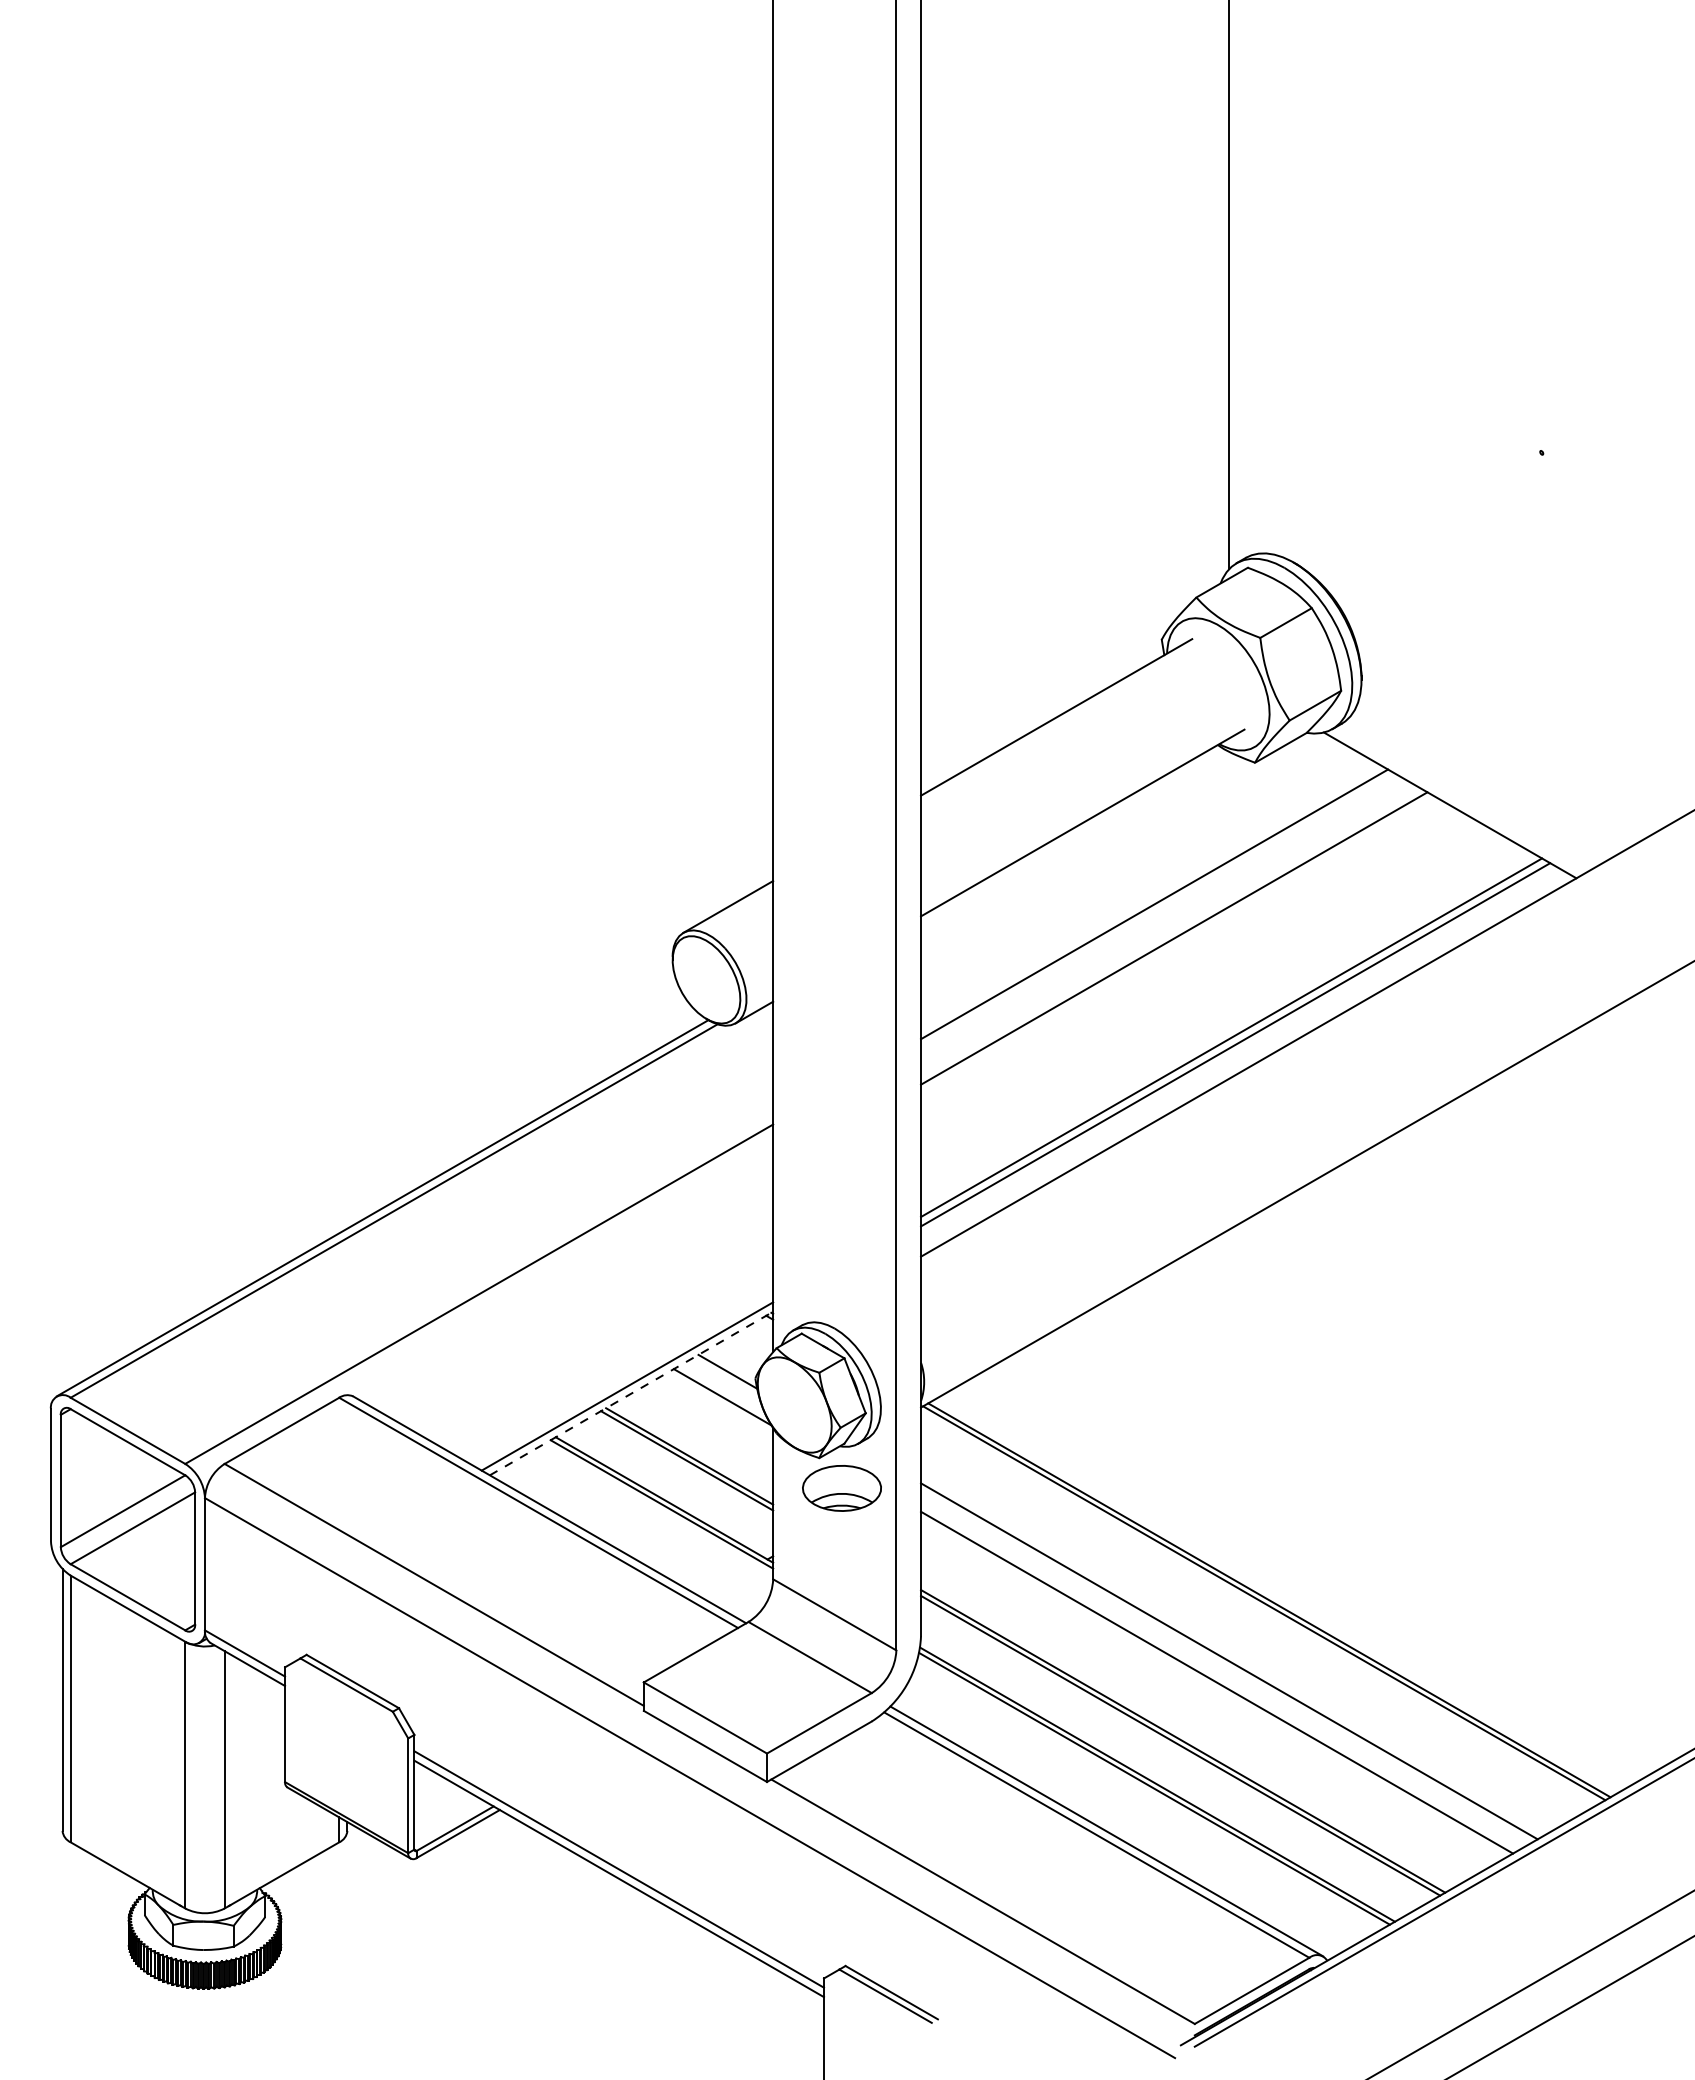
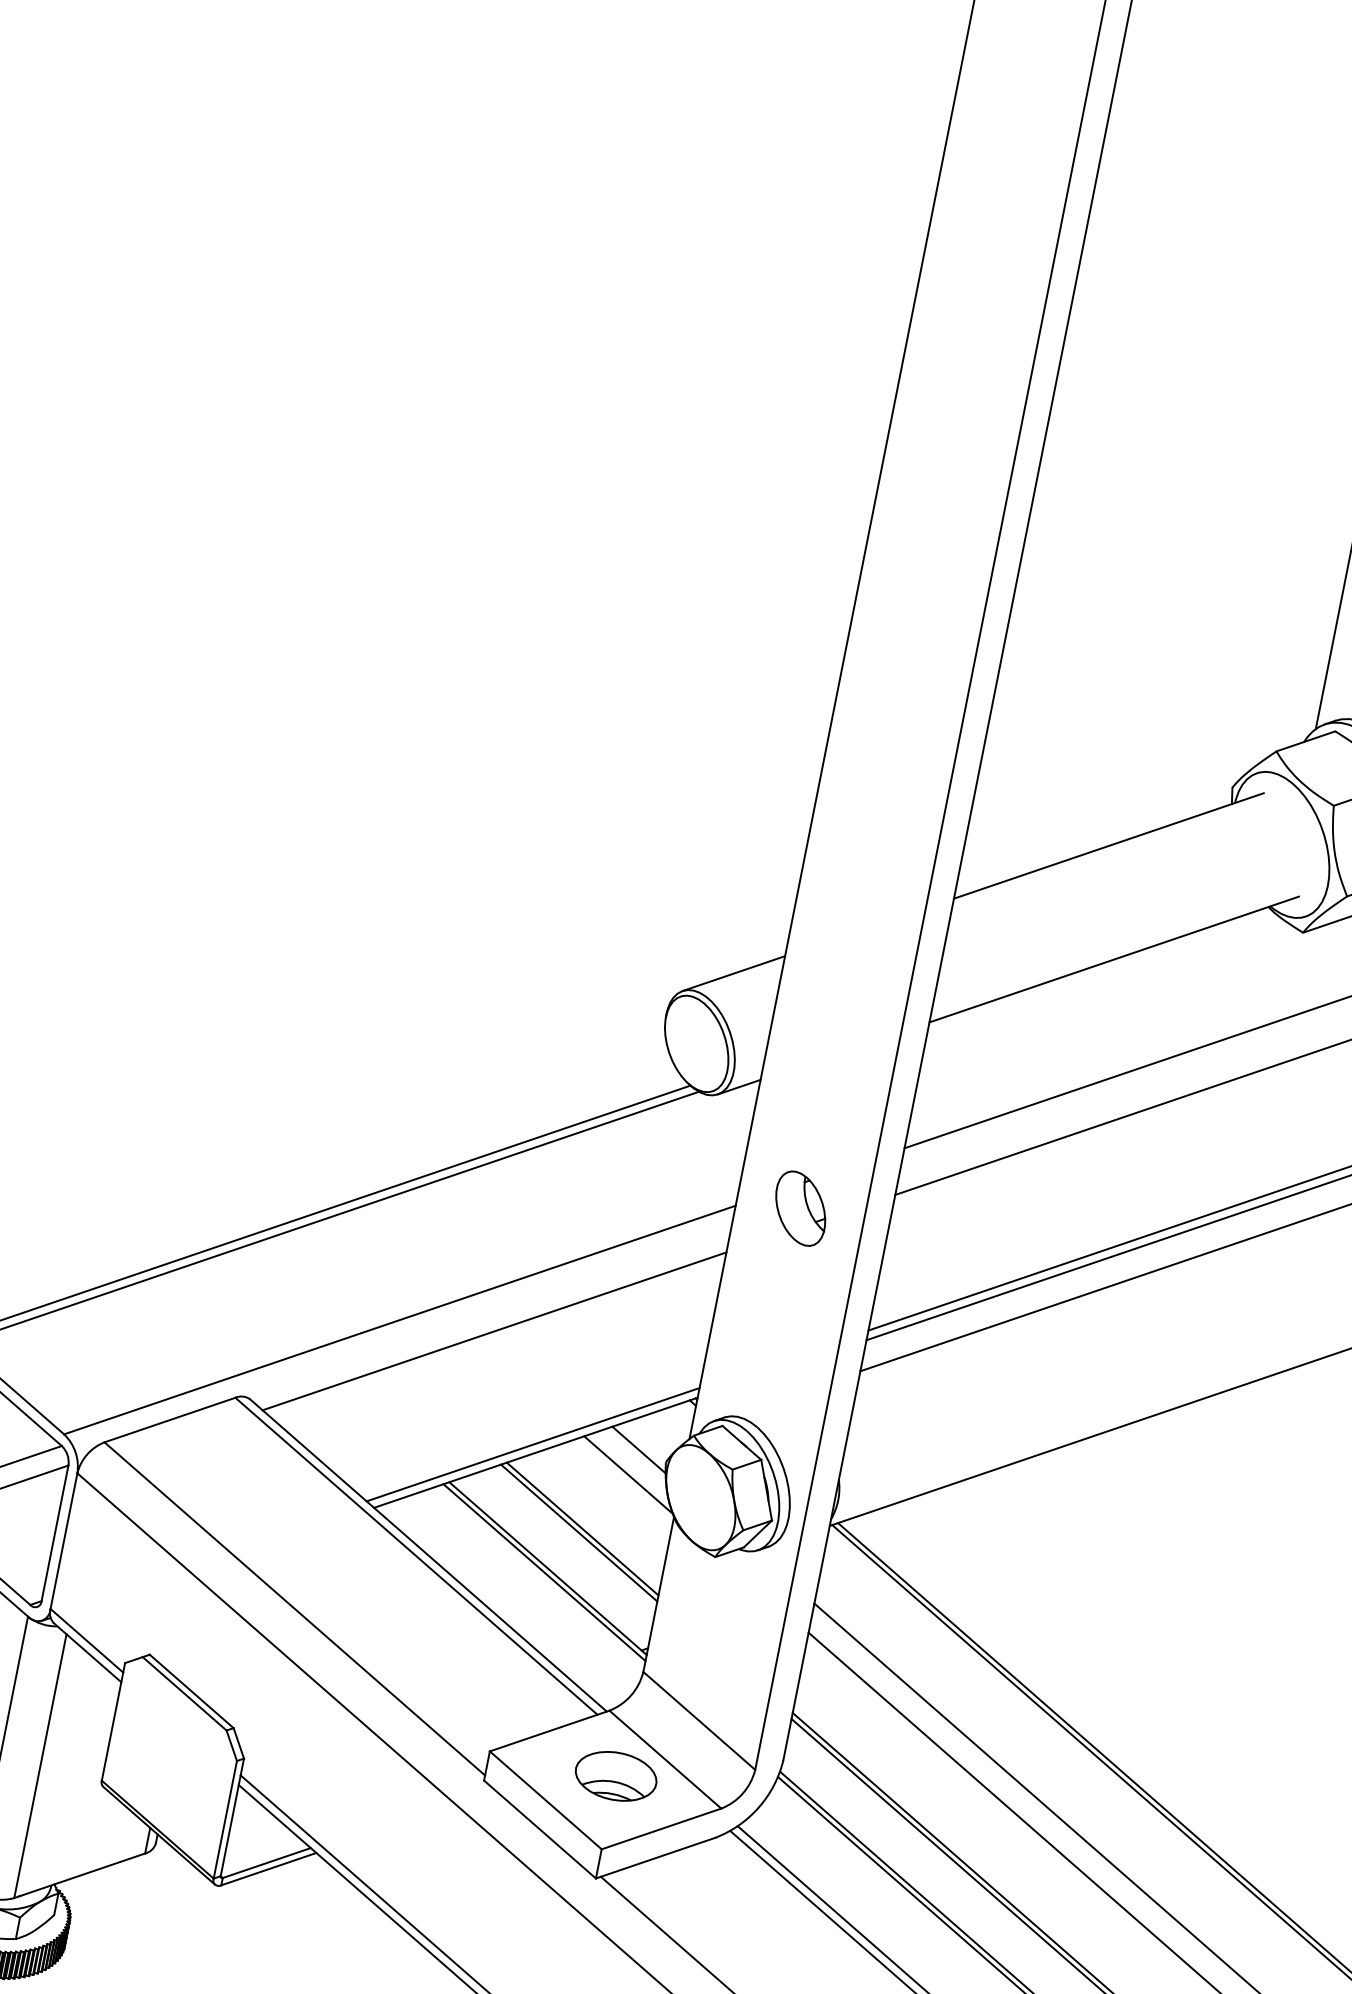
part: (834, 1114) -> (800, 1207), added
line: (570, 1287) -> (494, 1331), added
line: (631, 1393) -> (535, 1452), dashed -> solid
part: (841, 1488) -> (615, 1776), moved

